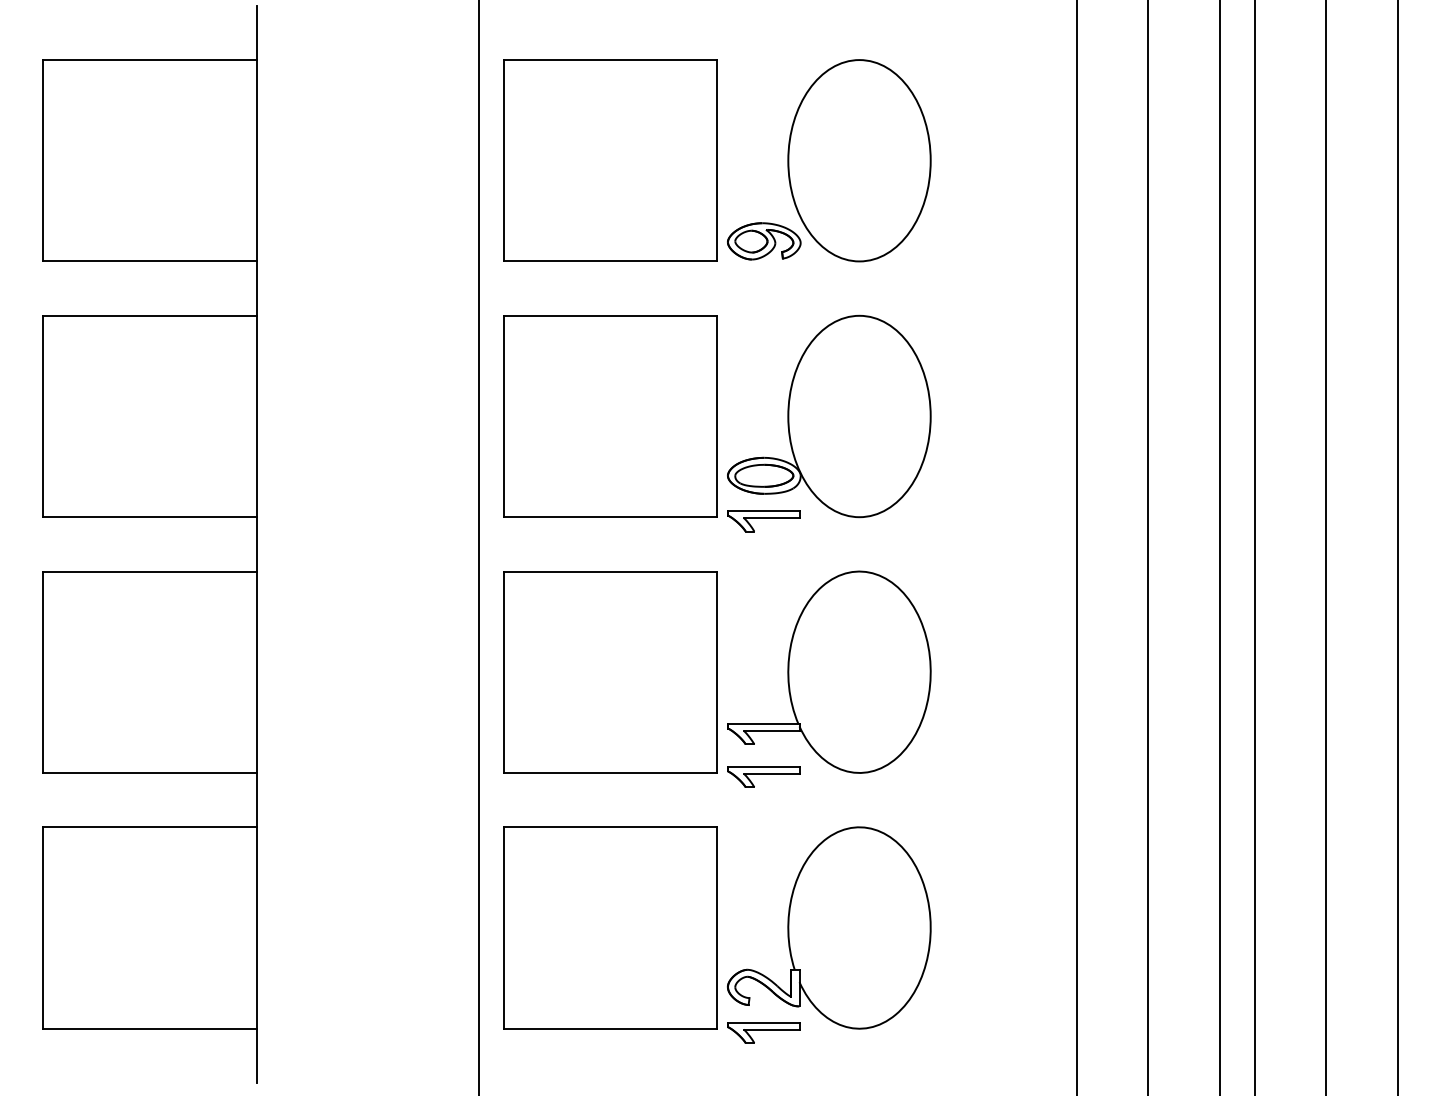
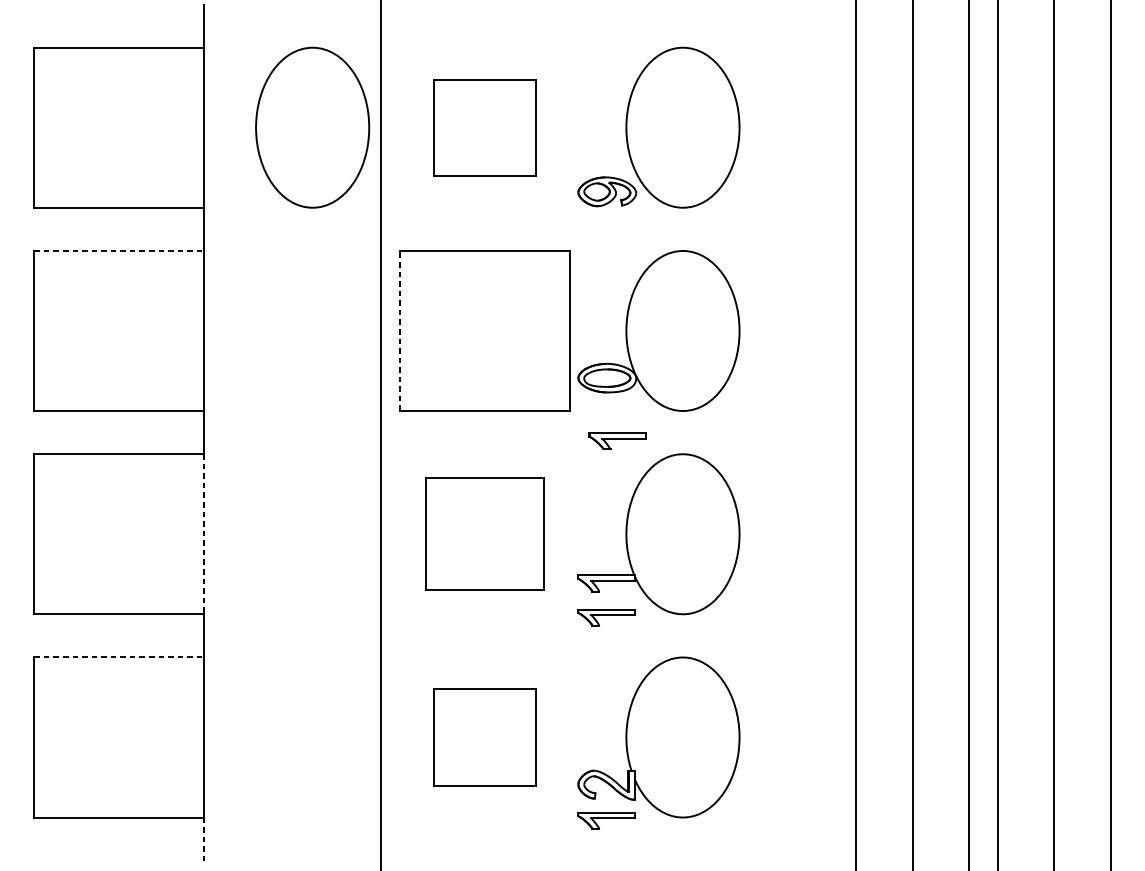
part: (393, 160) -> (312, 127), added
part: (610, 160) -> (485, 127), size x0.6
line: (150, 315) -> (119, 250), solid -> dashed
line: (503, 416) -> (400, 330), solid -> dashed
part: (763, 521) -> (617, 441), moved
line: (256, 672) -> (203, 534), solid -> dashed
part: (610, 672) -> (485, 534), size x0.7
line: (150, 827) -> (119, 657), solid -> dashed
part: (610, 927) -> (485, 737), size x0.6
line: (256, 1056) -> (203, 839), solid -> dashed

